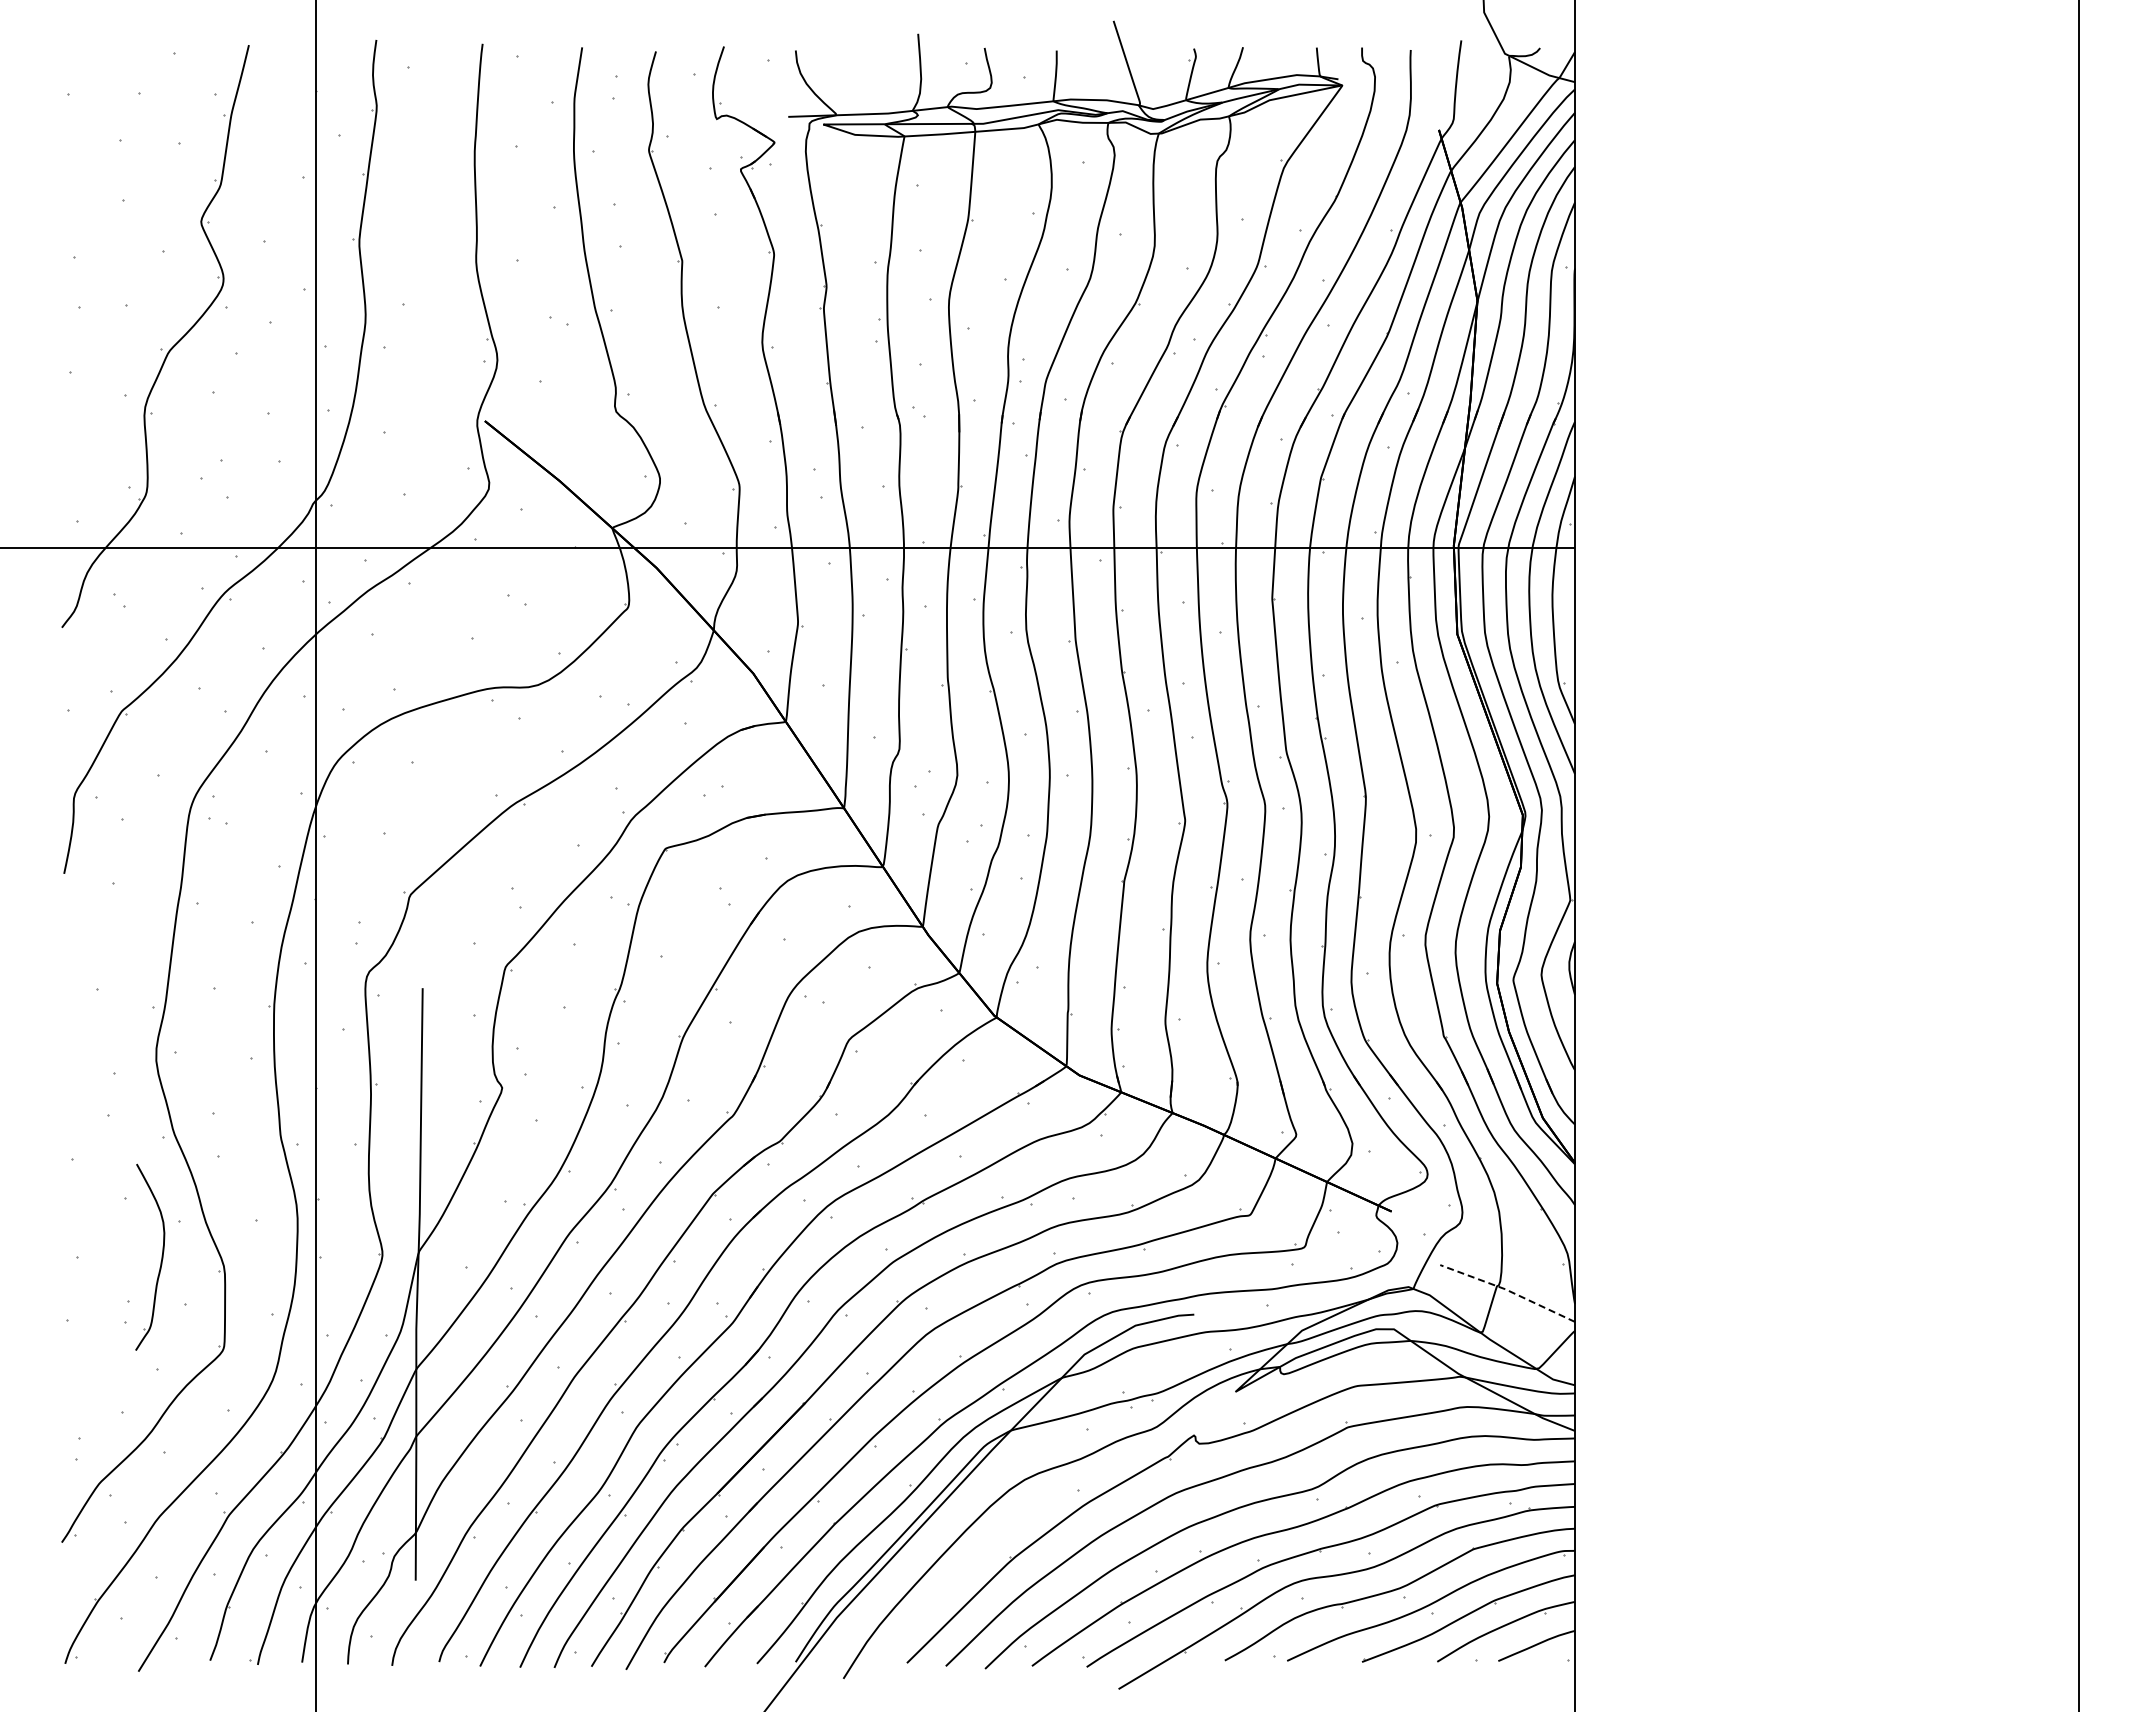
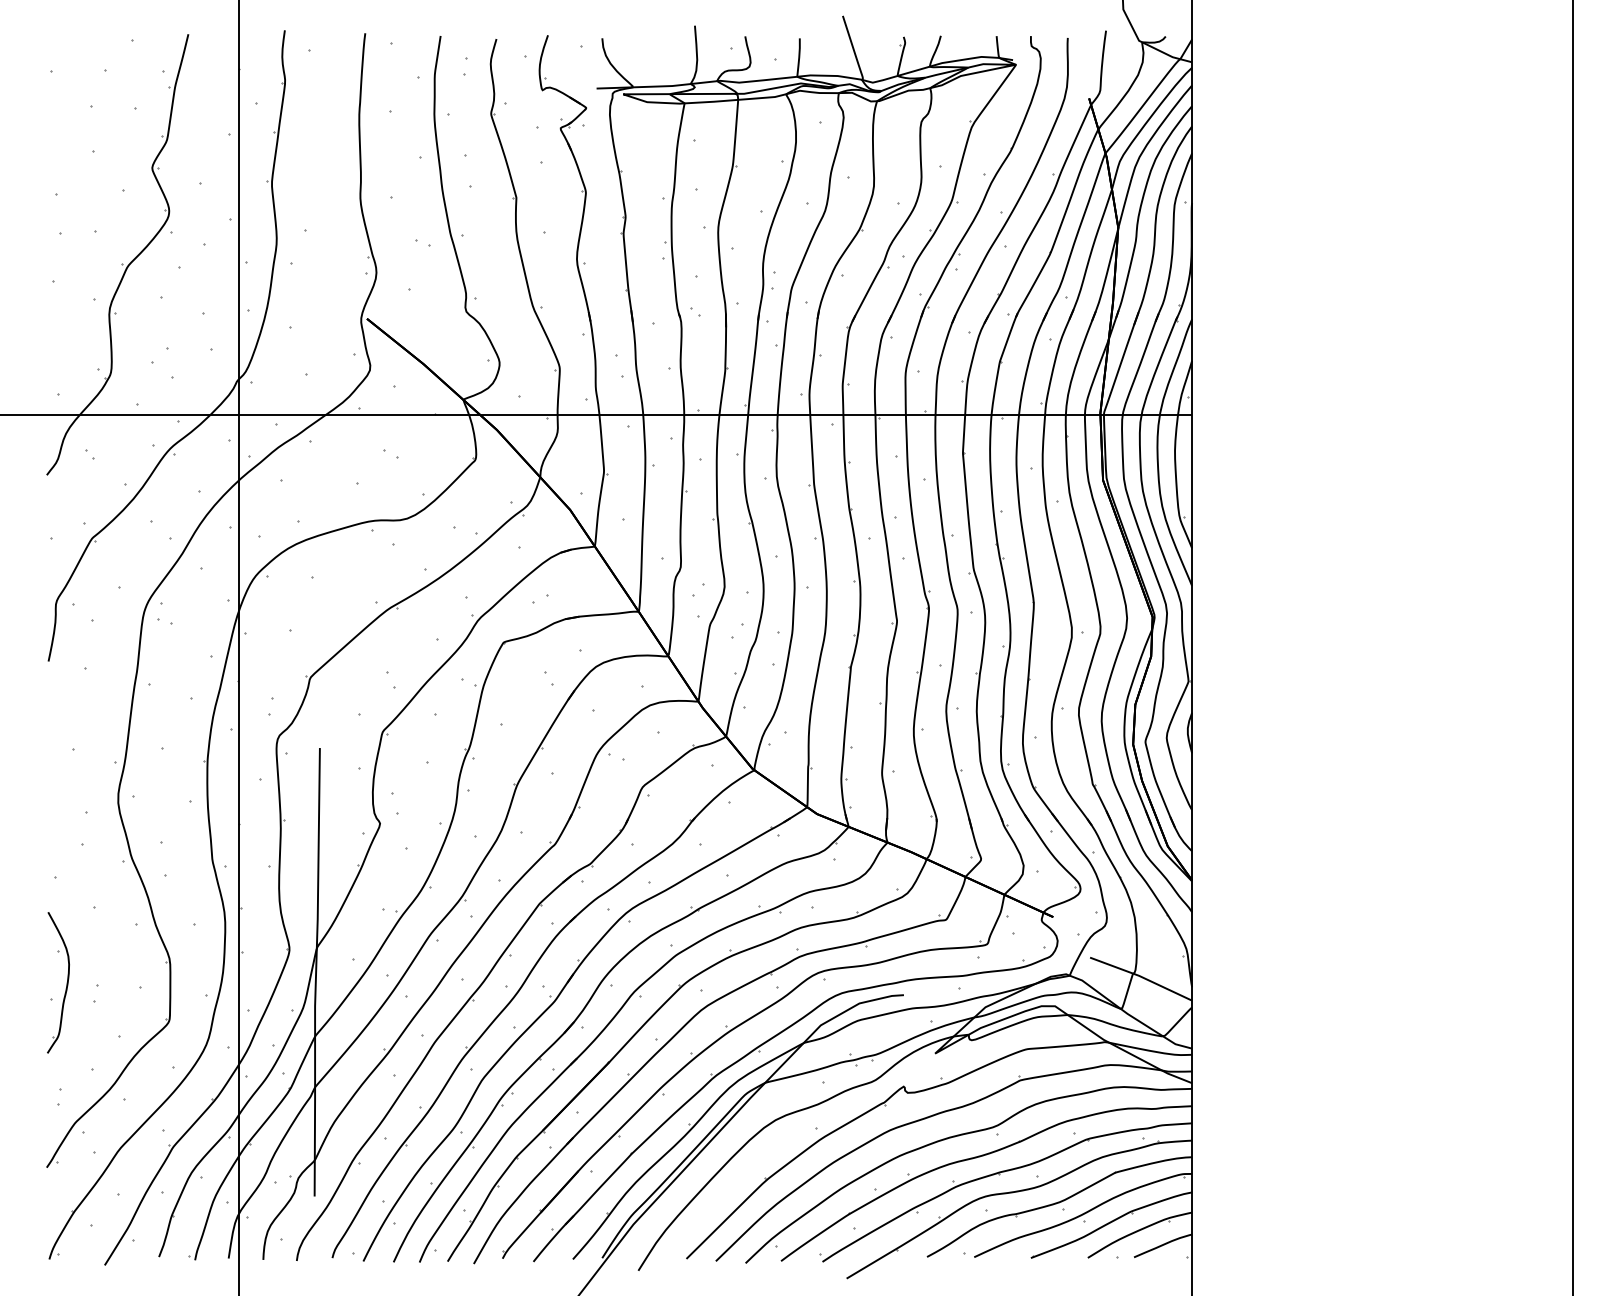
part: (161, 1256) -> (66, 982), moved
line: (1507, 1290) -> (1141, 976), dashed -> solid

